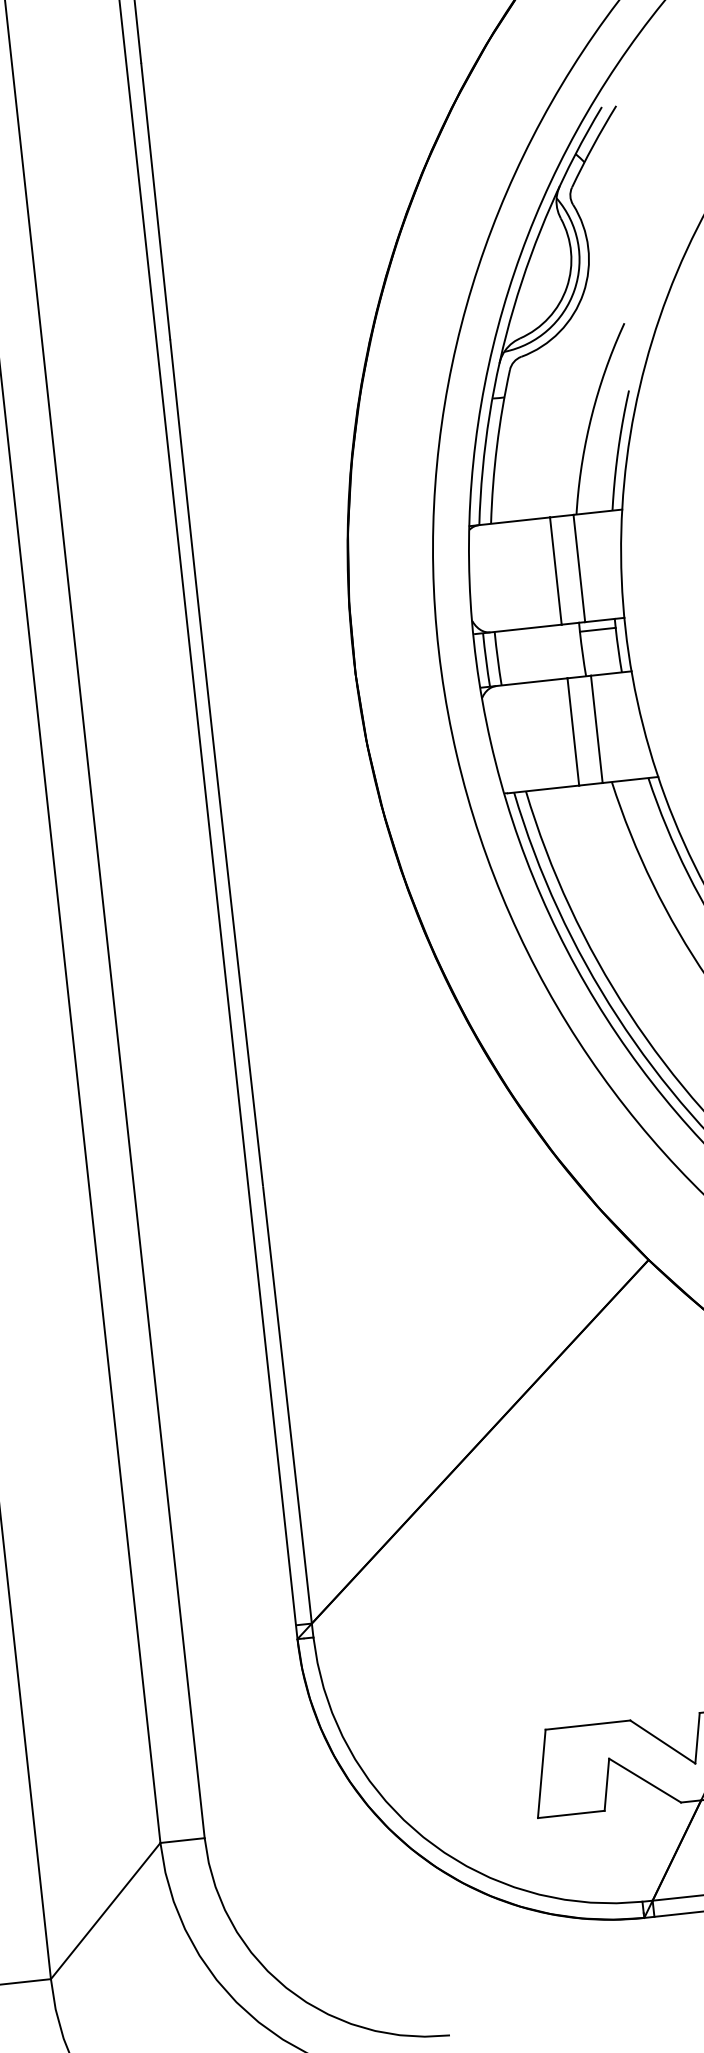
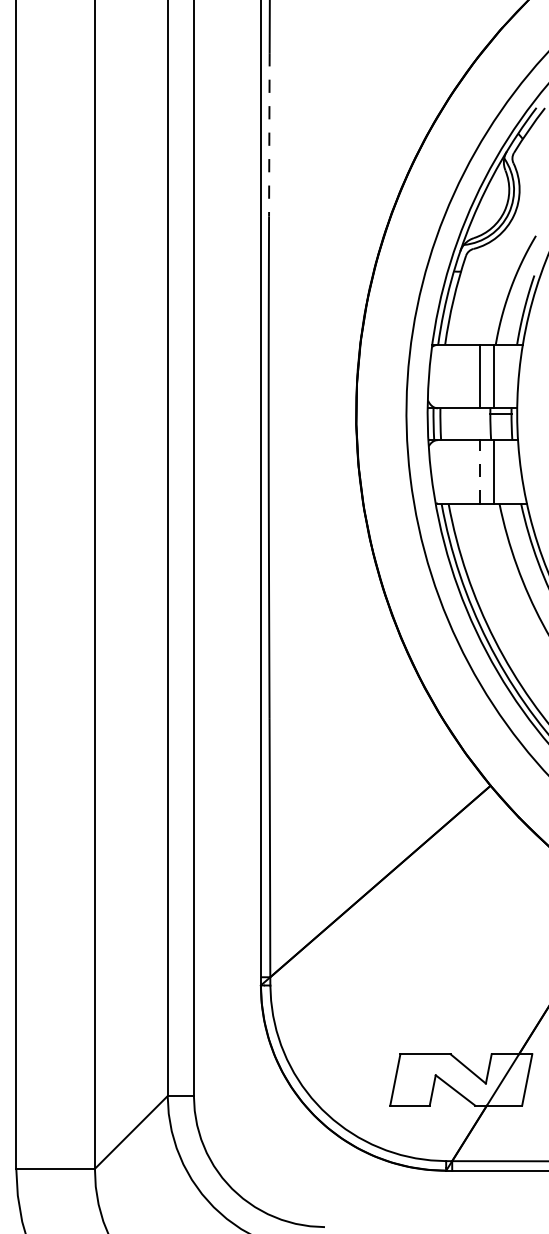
line: (155, 201) -> (269, 134), solid -> dashed
line: (573, 731) -> (480, 471), solid -> dashed

